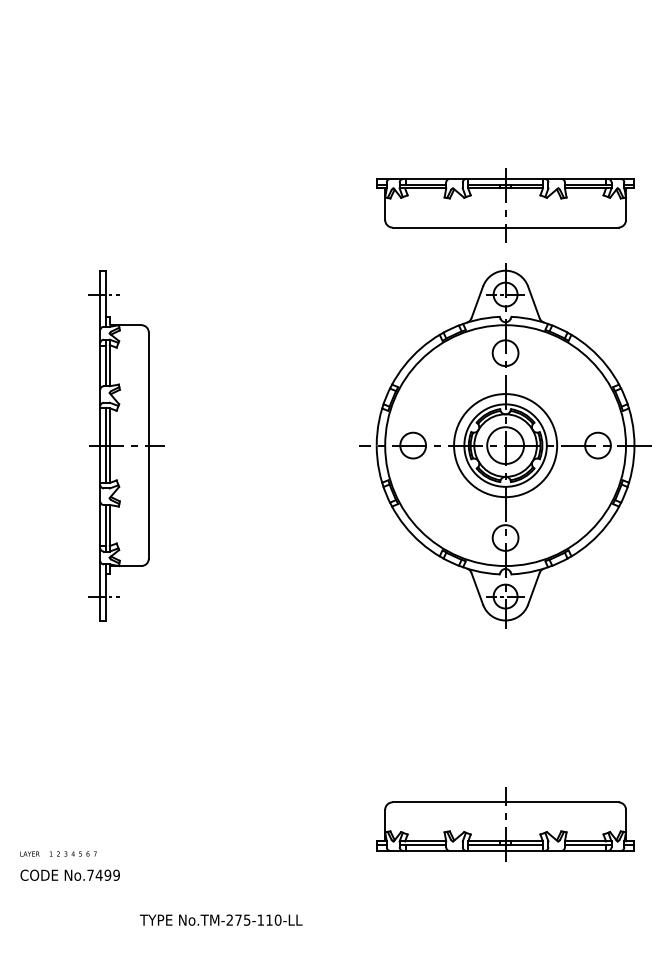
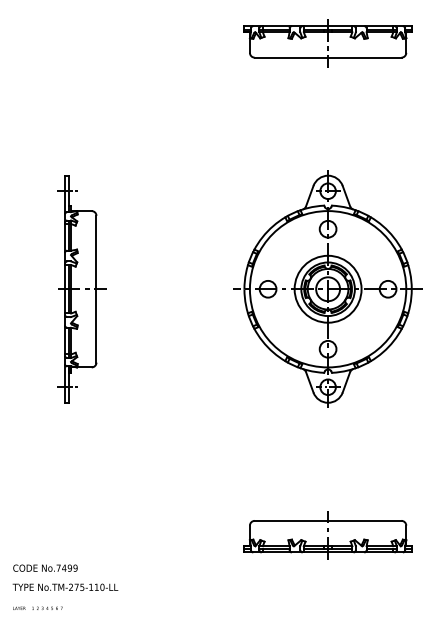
part: (504, 205) -> (327, 43), moved
text: (57, 852) -> (37, 607), moved
text: (221, 918) -> (65, 586), moved

